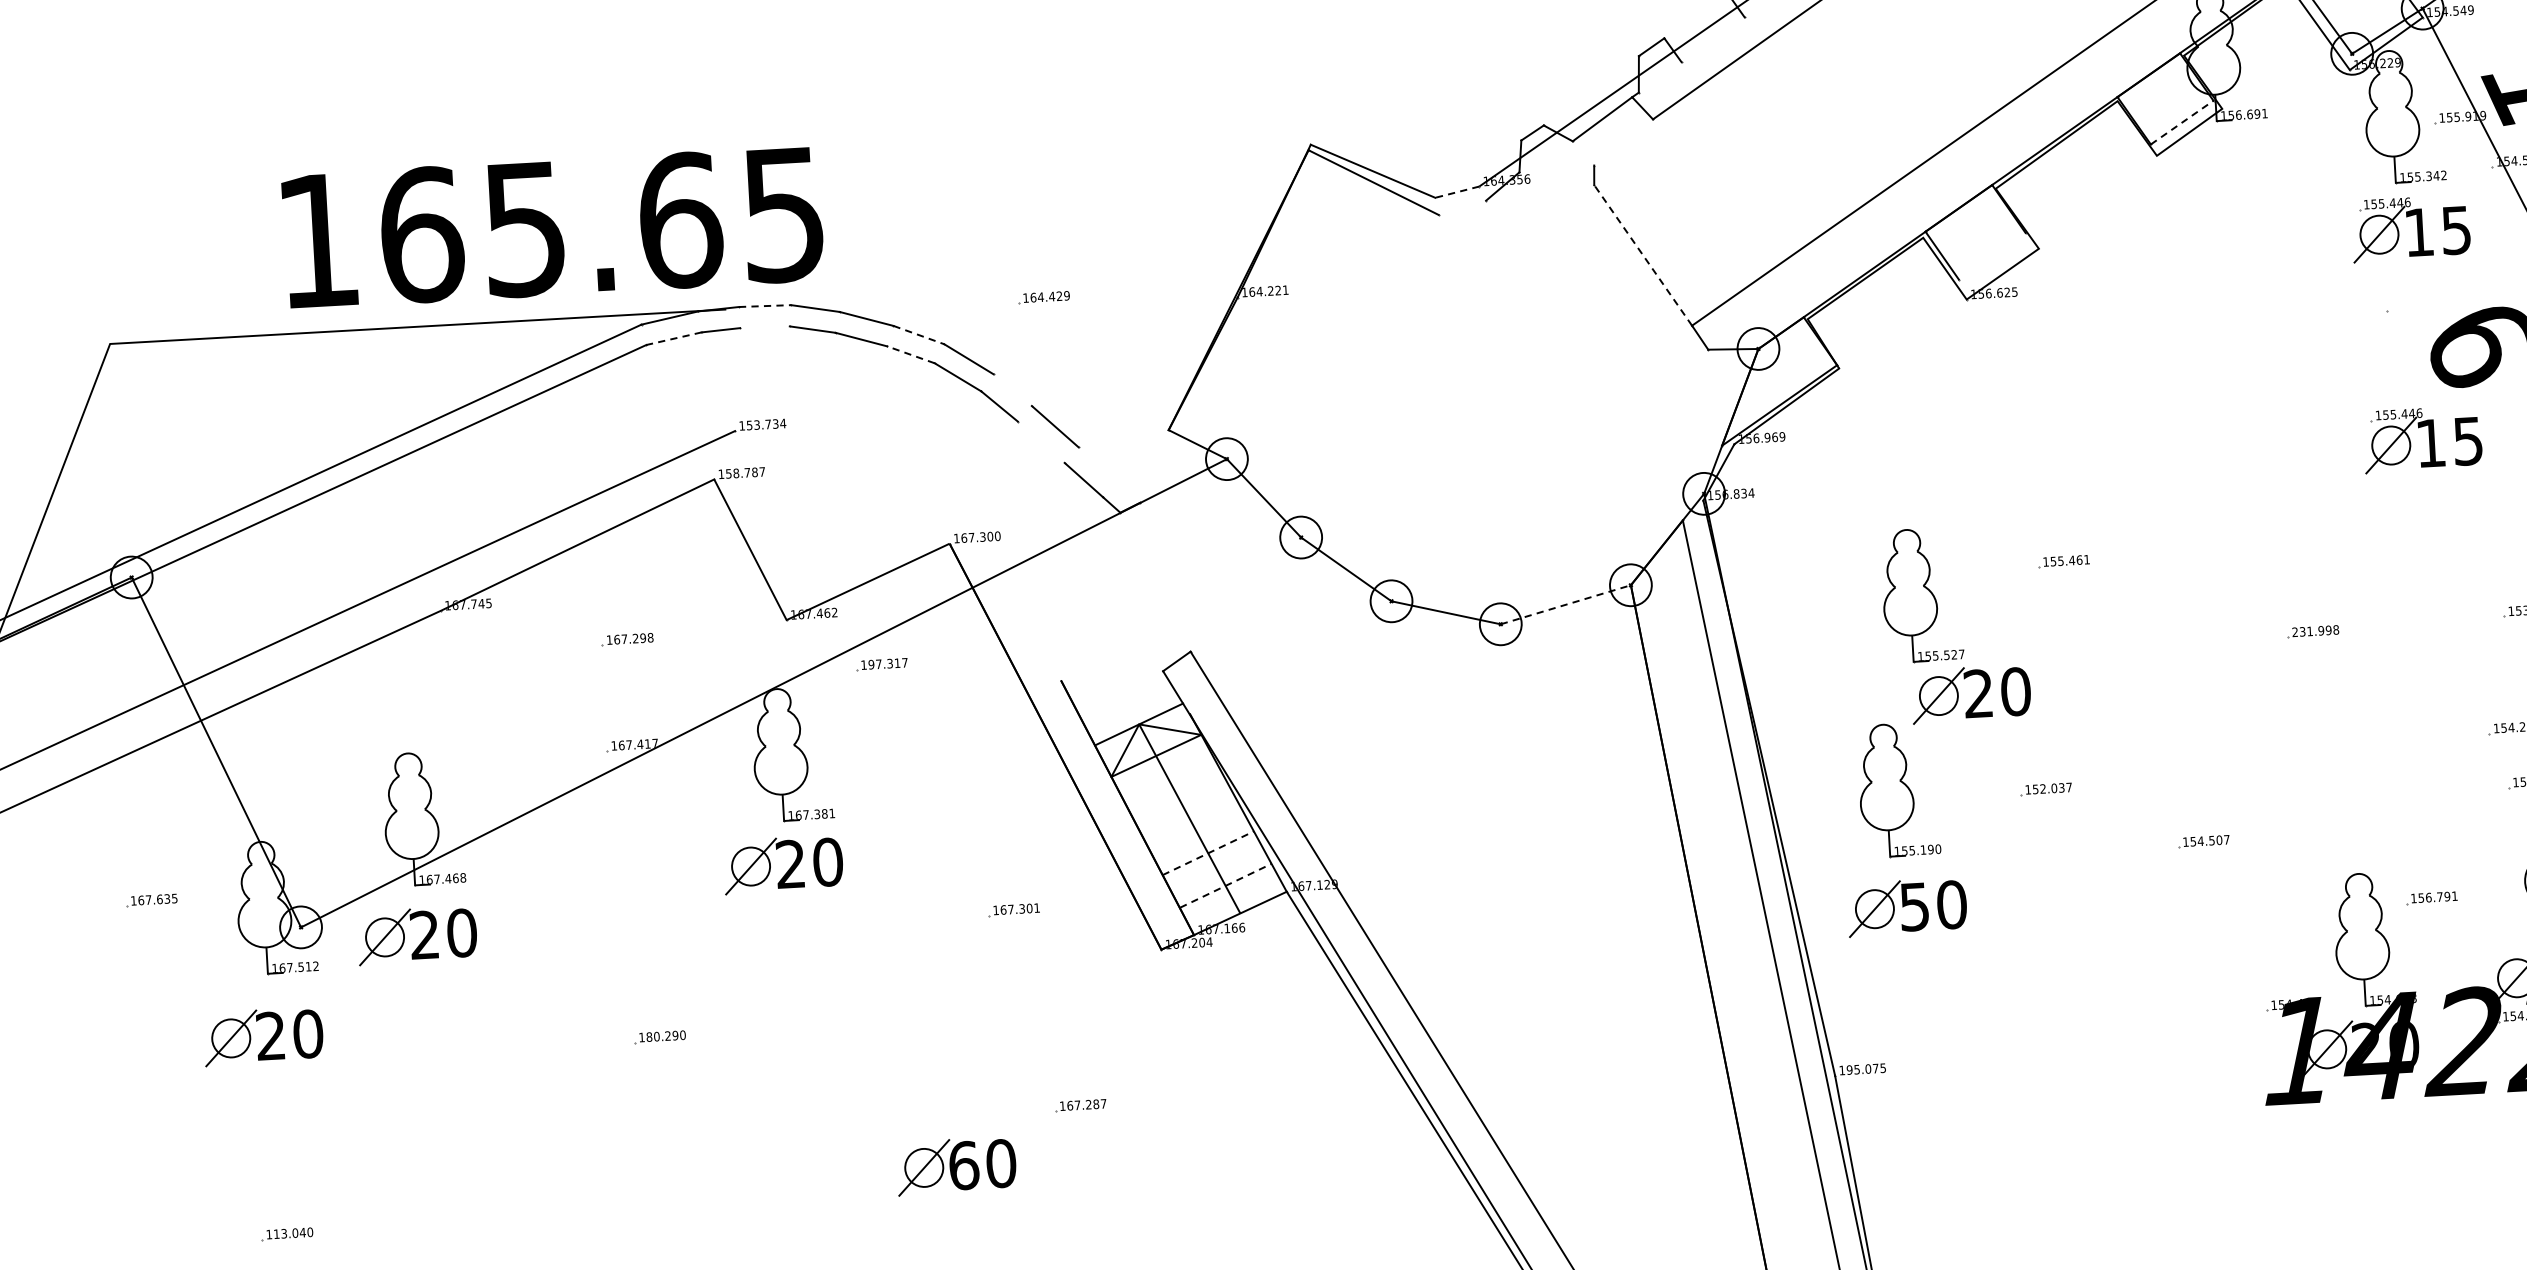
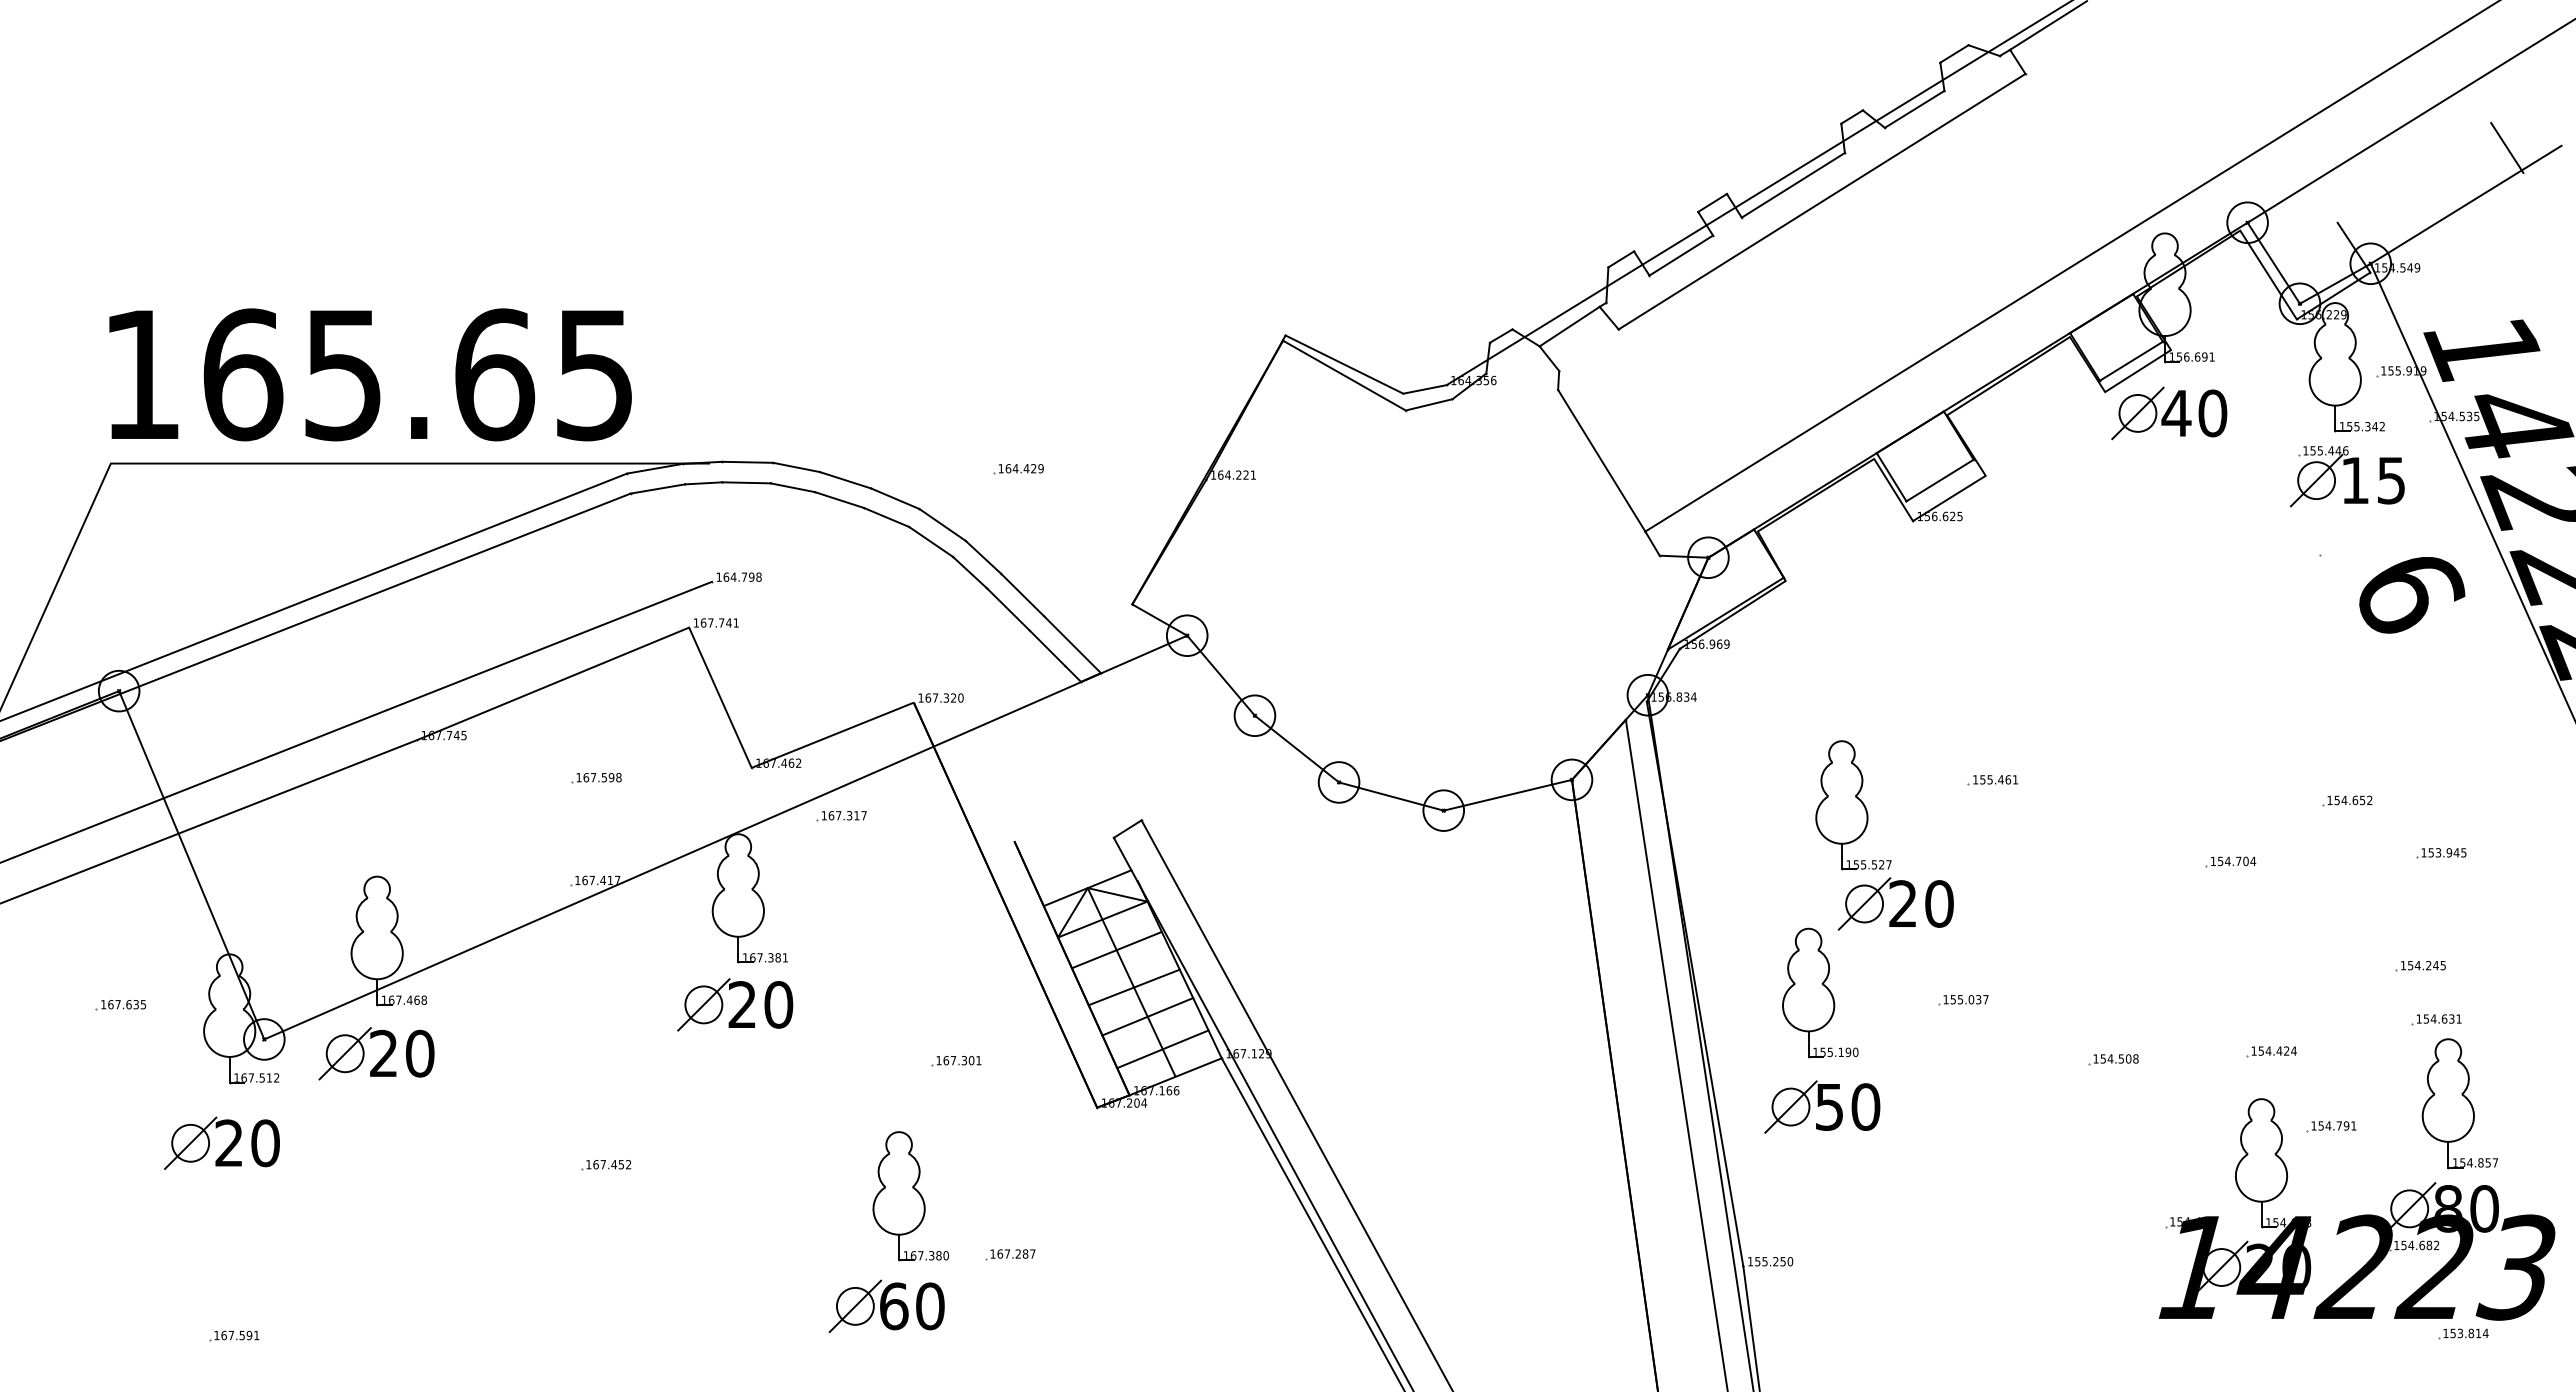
line: (1713, 39) -> (1681, 255), added
line: (2182, 122) -> (2131, 361), dashed -> solid
line: (1583, 153) -> (1549, 358), added
part: (2224, 174) -> (2169, 413), added
line: (1456, 192) -> (1424, 389), dashed -> solid
line: (1461, 207) -> (1428, 404), added
text: (552, 227) -> (370, 374), moved
line: (1642, 255) -> (1601, 460), dashed -> solid
line: (1991, 256) -> (1939, 480), added
line: (765, 306) -> (748, 462), dashed -> solid
line: (764, 326) -> (746, 482), added
line: (919, 334) -> (895, 498), dashed -> solid
line: (673, 339) -> (657, 489), dashed -> solid
line: (910, 354) -> (886, 517), dashed -> solid
line: (1012, 389) -> (983, 556), added
text: (766, 423) -> (742, 576), 153.734 -> 164.798
part: (2428, 439) -> (2353, 681), removed
line: (1040, 442) -> (1007, 609), added
text: (745, 472) -> (719, 622), 158.787 -> 167.741
line: (1109, 474) -> (1072, 644), added
text: (990, 536) -> (953, 697), 167.300 -> 167.320
part: (2429, 561) -> (2347, 800), added
line: (1565, 605) -> (1507, 795), dashed -> solid
text: (2315, 631) -> (2233, 861), 231.998 -> 154.704
text: (634, 638) -> (603, 777), 167.298 -> 167.598
text: (871, 664) -> (831, 815), 197.317 -> 167.317
line: (1172, 786) -> (1116, 950), added
text: (2043, 788) -> (1960, 999), 152.037 -> 155.037
line: (1191, 824) -> (1133, 987), added
part: (2365, 824) -> (2271, 1051), added
text: (2226, 839) -> (2135, 1058), 154.507 -> 154.508
line: (1209, 852) -> (1148, 1016), dashed -> solid
line: (1226, 886) -> (1163, 1049), dashed -> solid
text: (2428, 897) -> (2328, 1125), 156.791 -> 154.791
text: (666, 1035) -> (612, 1164), 180.290 -> 167.452
part: (974, 1051) -> (910, 1196), added
text: (1866, 1068) -> (1774, 1261), 195.075 -> 155.250
text: (293, 1233) -> (240, 1335), 113.040 -> 167.591

